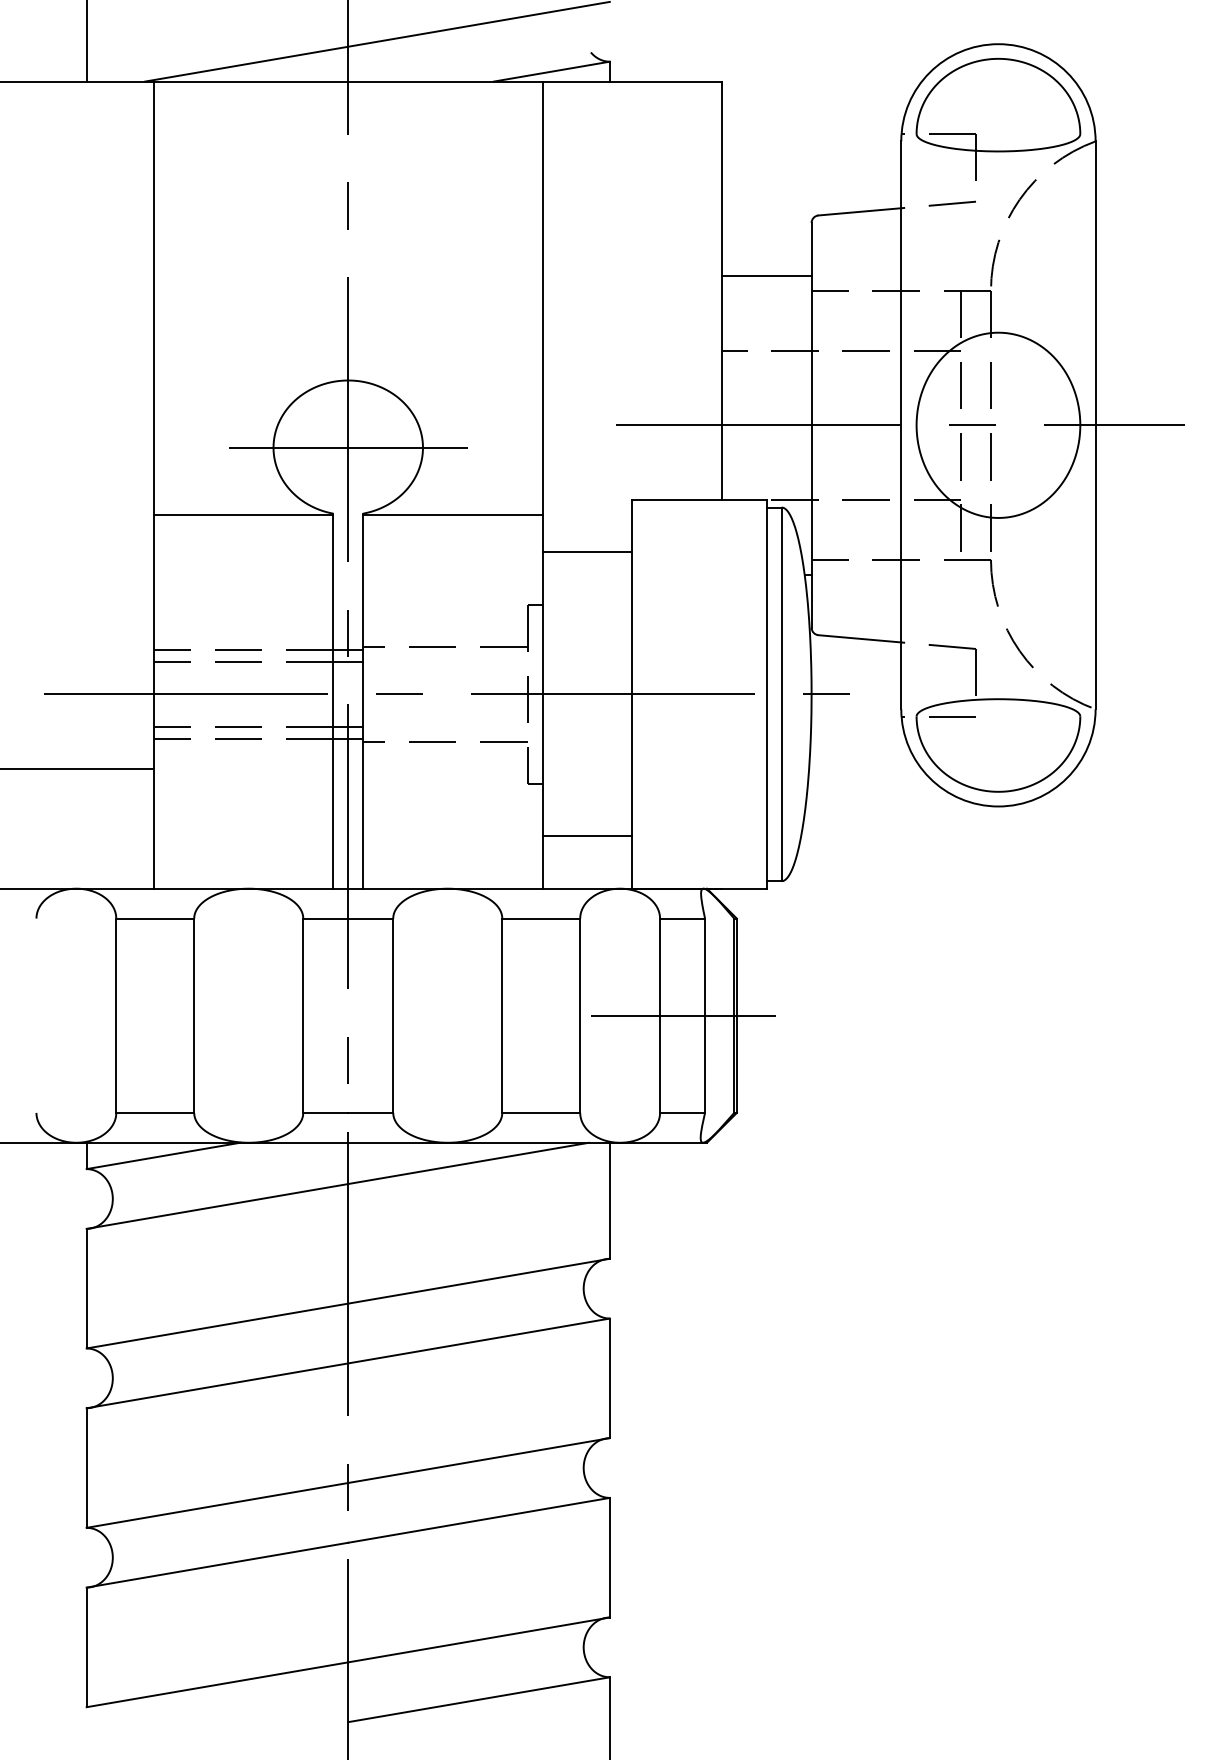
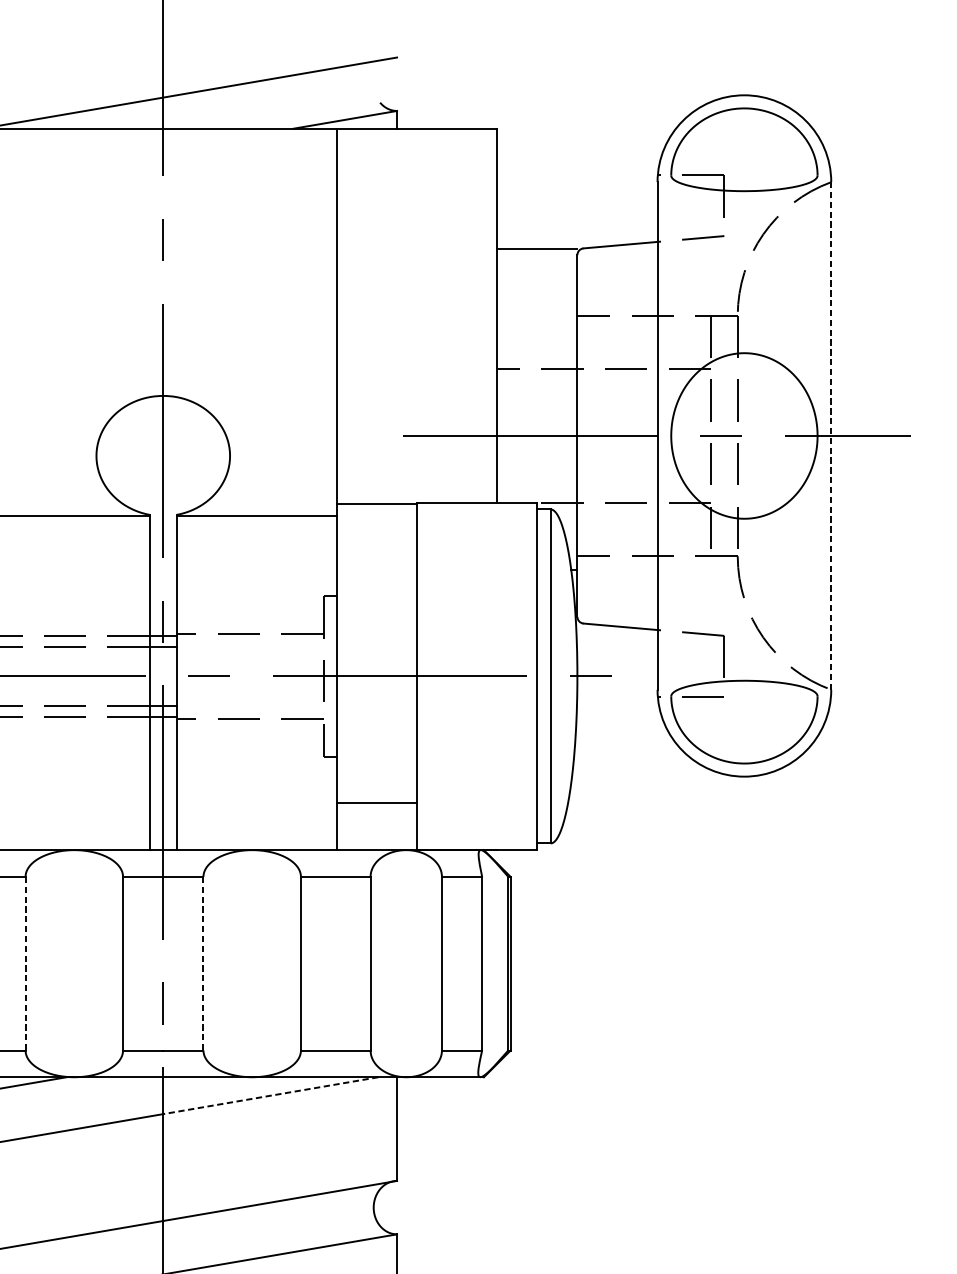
line: (766, 275) -> (537, 248), moved
line: (1095, 425) -> (831, 436), solid -> dashed
line: (347, 447) -> (162, 455), removed
line: (587, 552) -> (377, 504), moved
line: (683, 1015) -> (462, 963), removed
line: (194, 1016) -> (25, 964), solid -> dashed
line: (393, 1016) -> (203, 964), solid -> dashed
line: (468, 1163) -> (270, 1095), solid -> dashed

